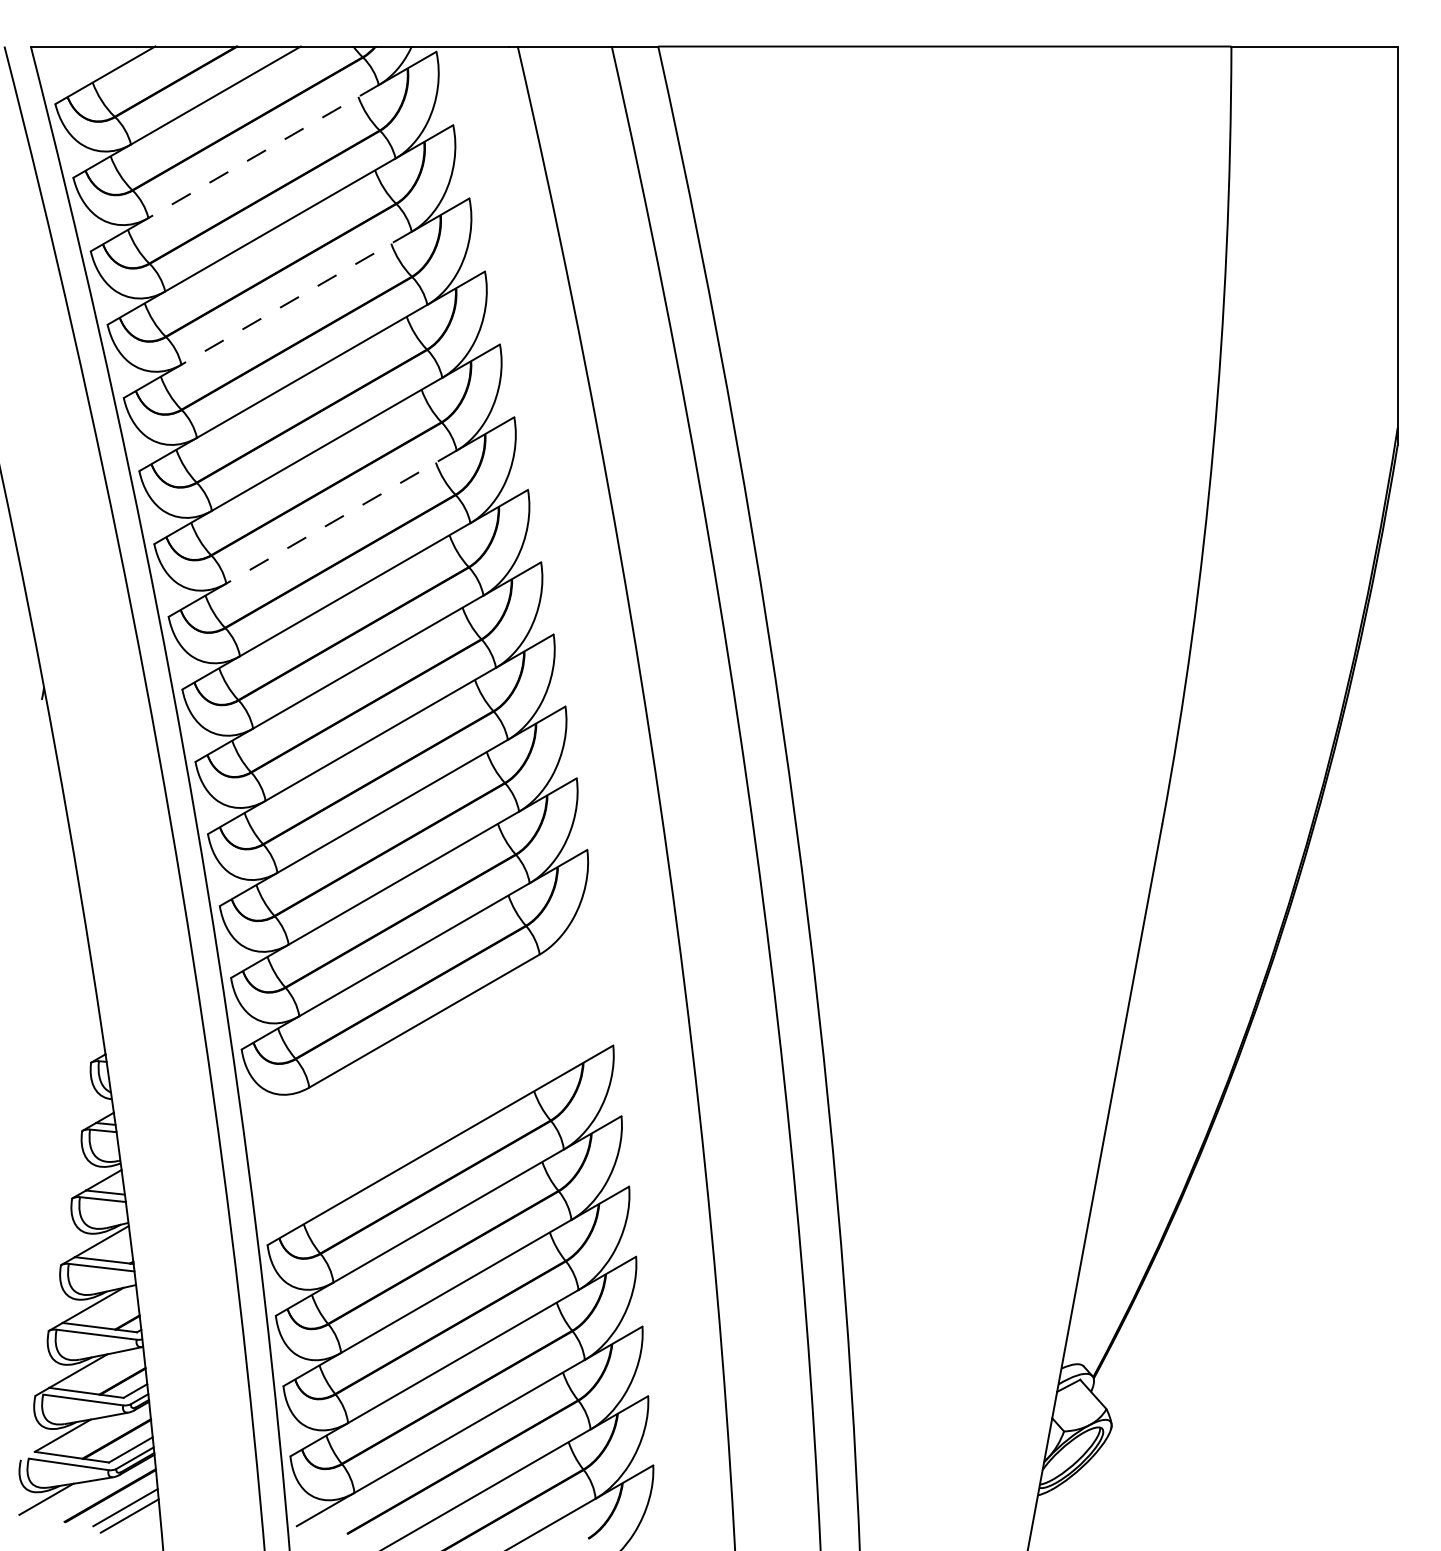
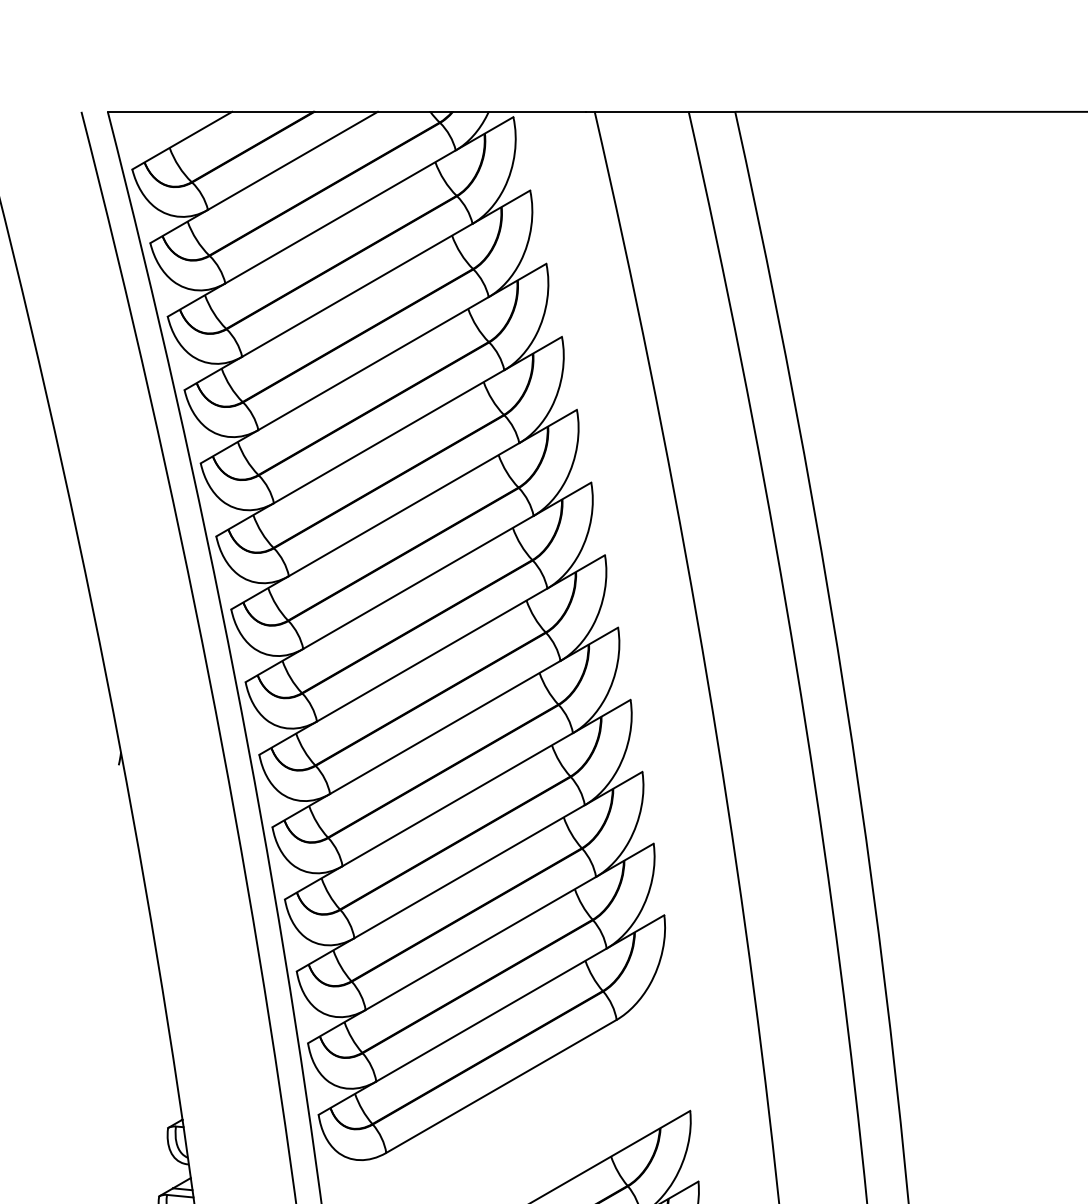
line: (263, 151) -> (340, 216), dashed -> solid
line: (296, 298) -> (373, 363), dashed -> solid
line: (341, 517) -> (418, 582), dashed -> solid

